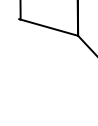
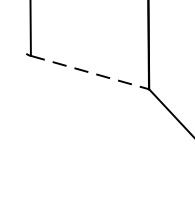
line: (49, 27) -> (90, 72), solid -> dashed

